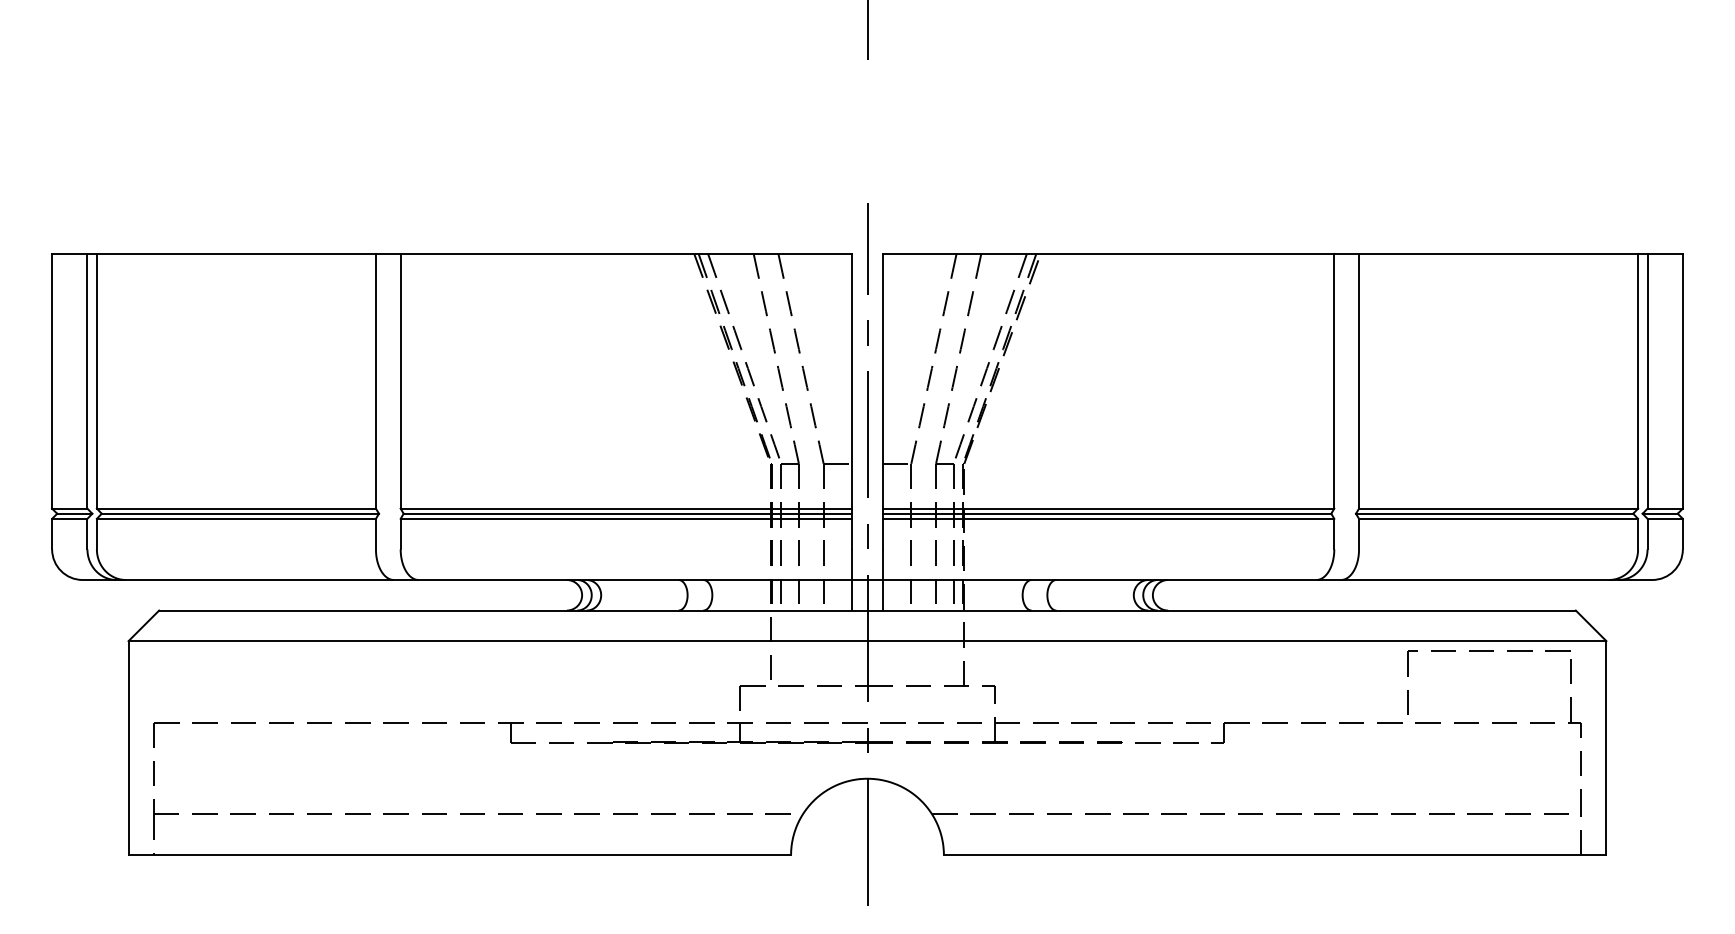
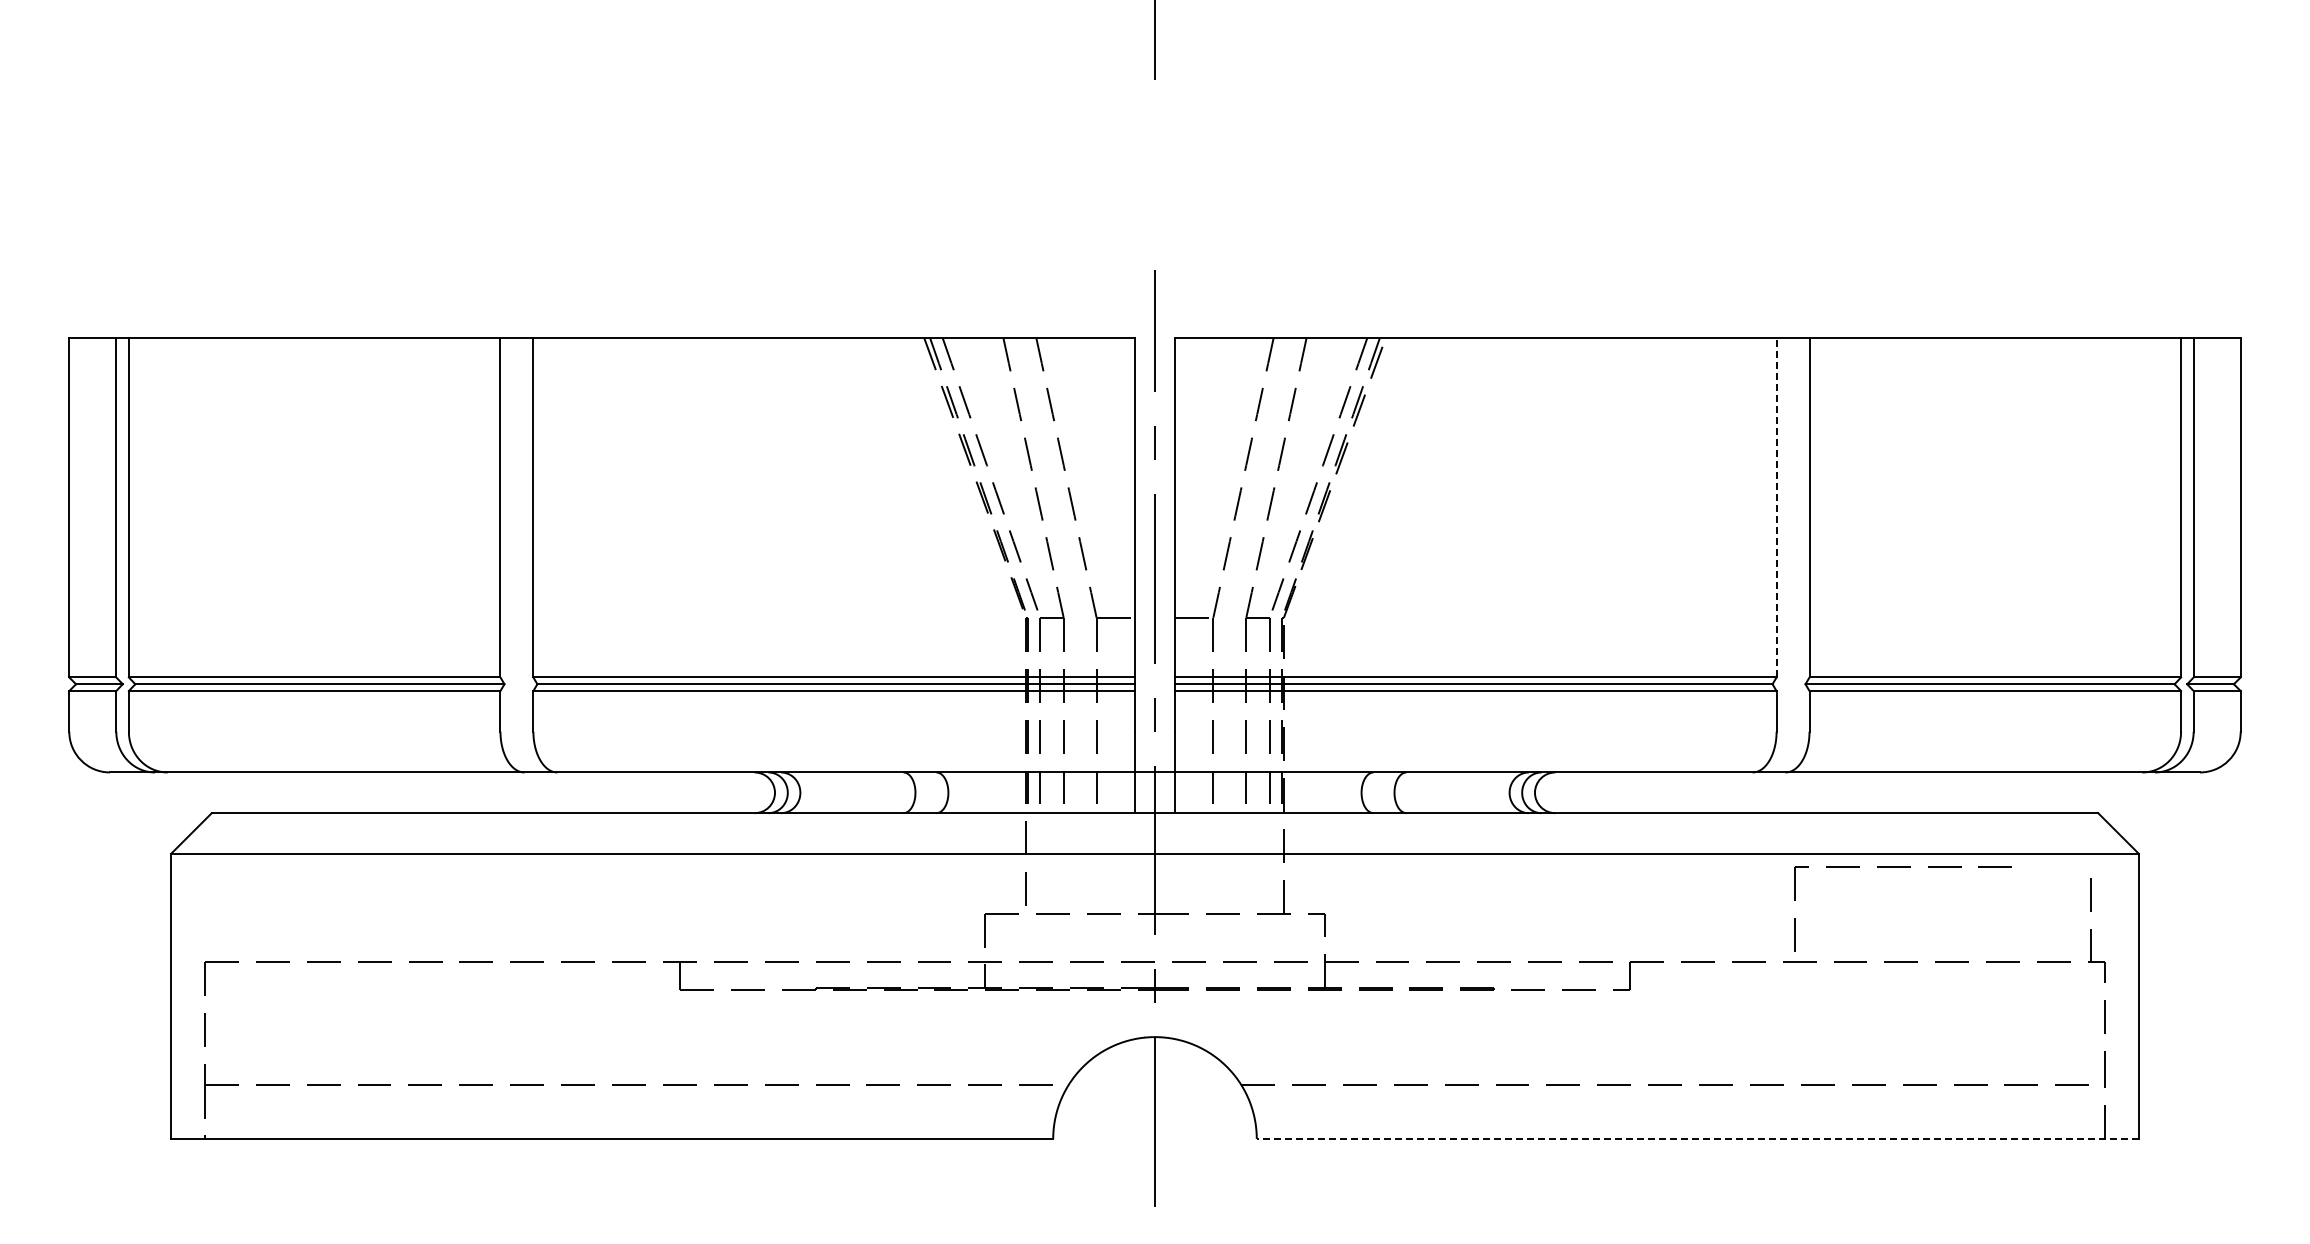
line: (1334, 381) -> (1776, 507), solid -> dashed
part: (1488, 651) -> (1902, 867), moved
line: (1274, 854) -> (1697, 1138), solid -> dashed

